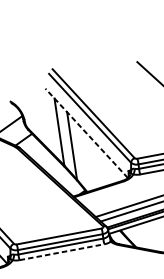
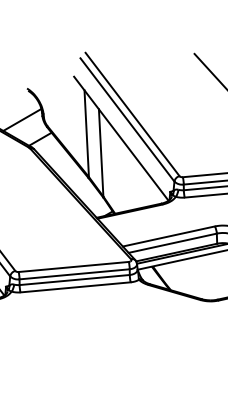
line: (86, 133) -> (121, 138), dashed -> solid
line: (62, 252) -> (76, 287), dashed -> solid

